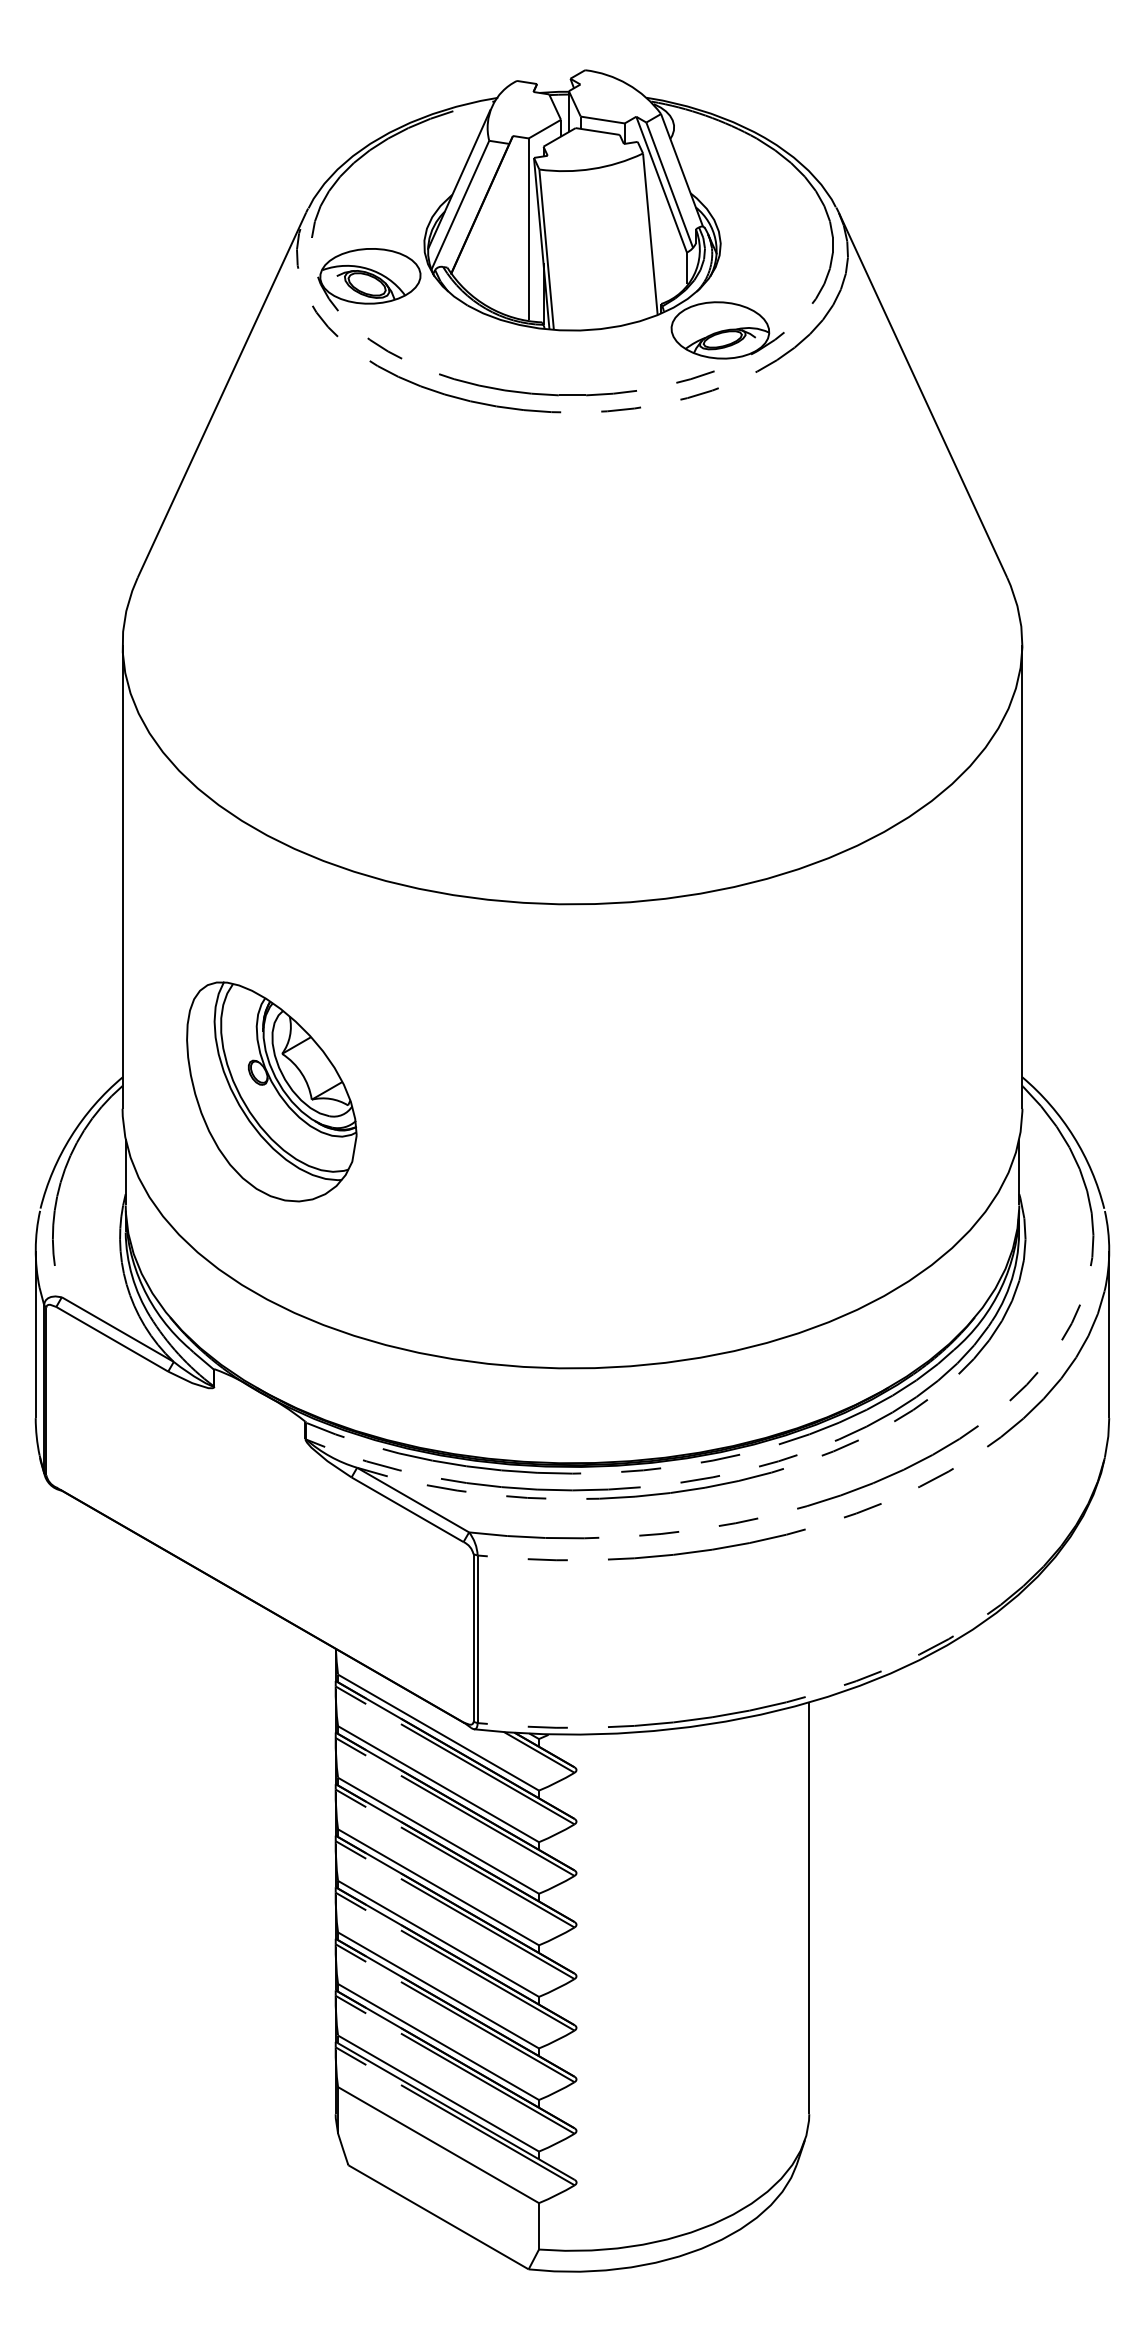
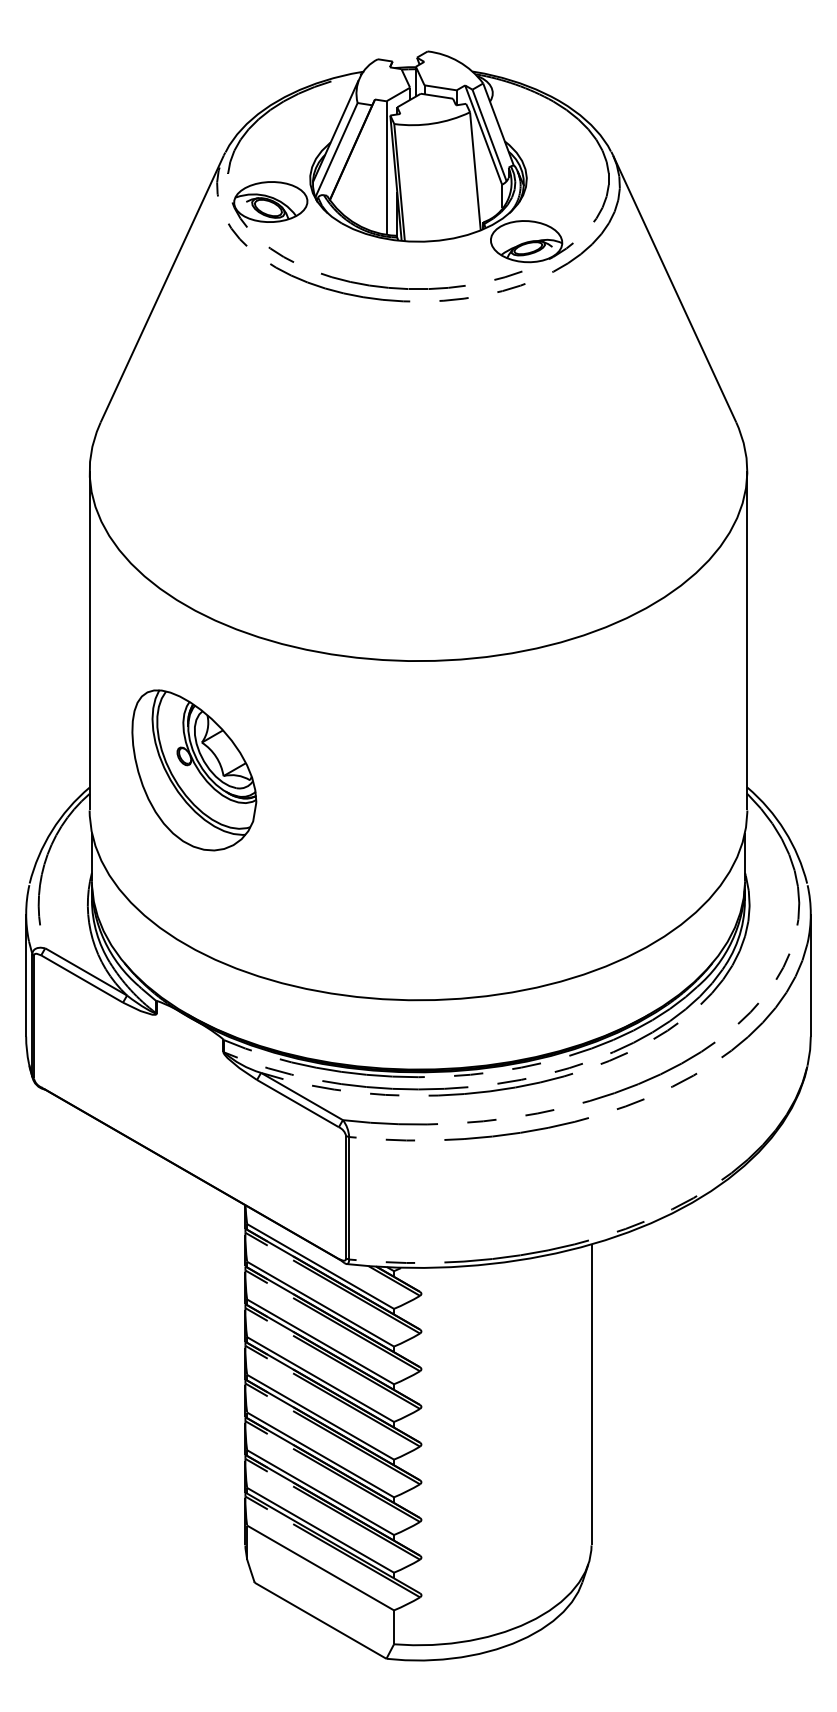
part: (271, 1091) -> (194, 770), moved

